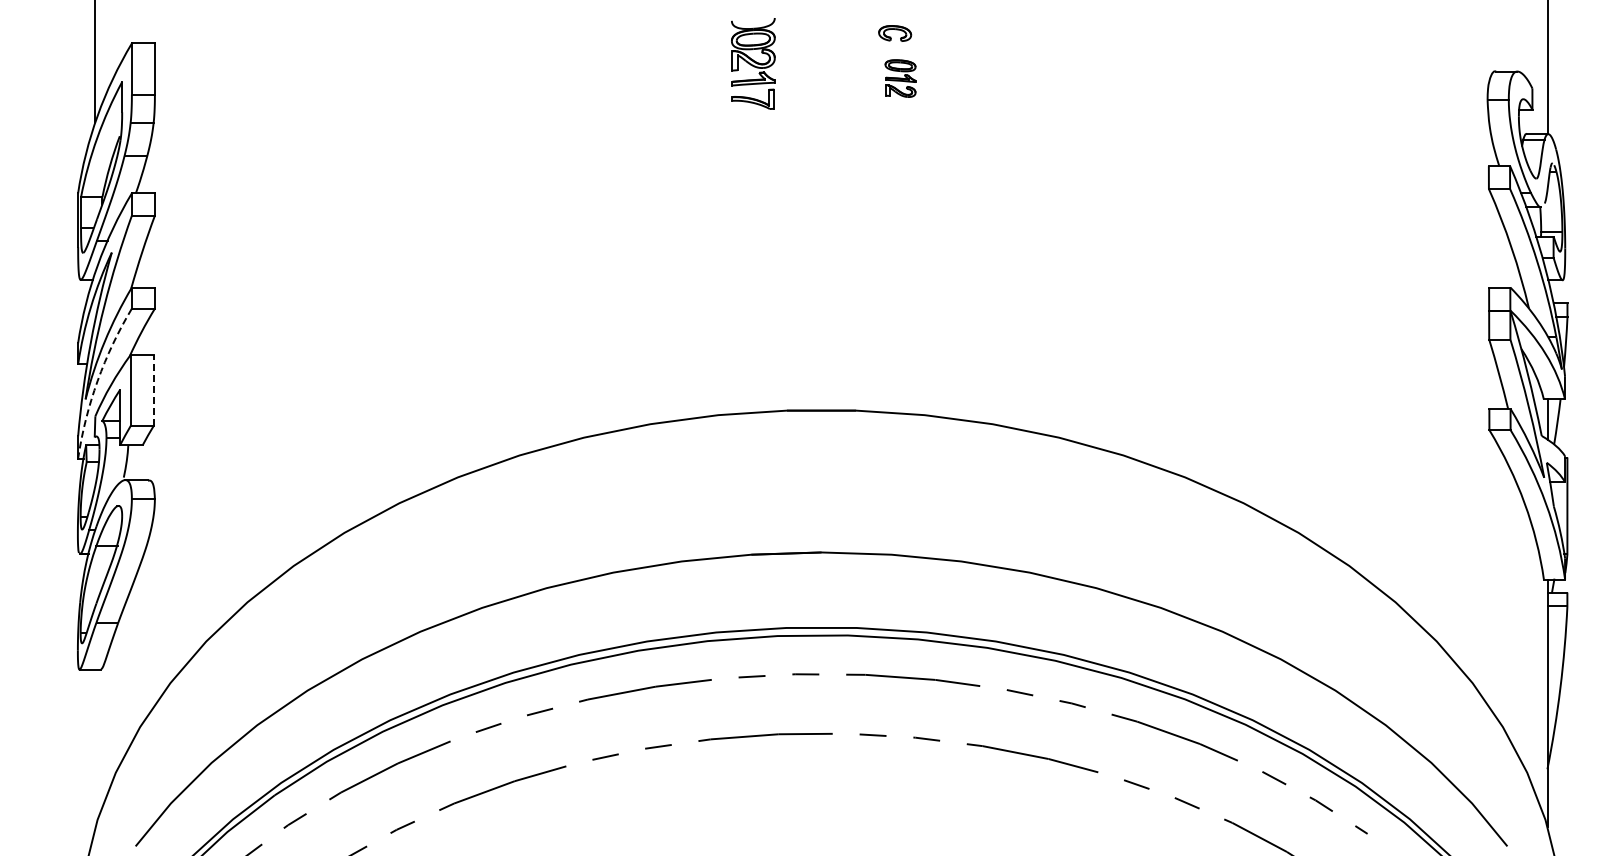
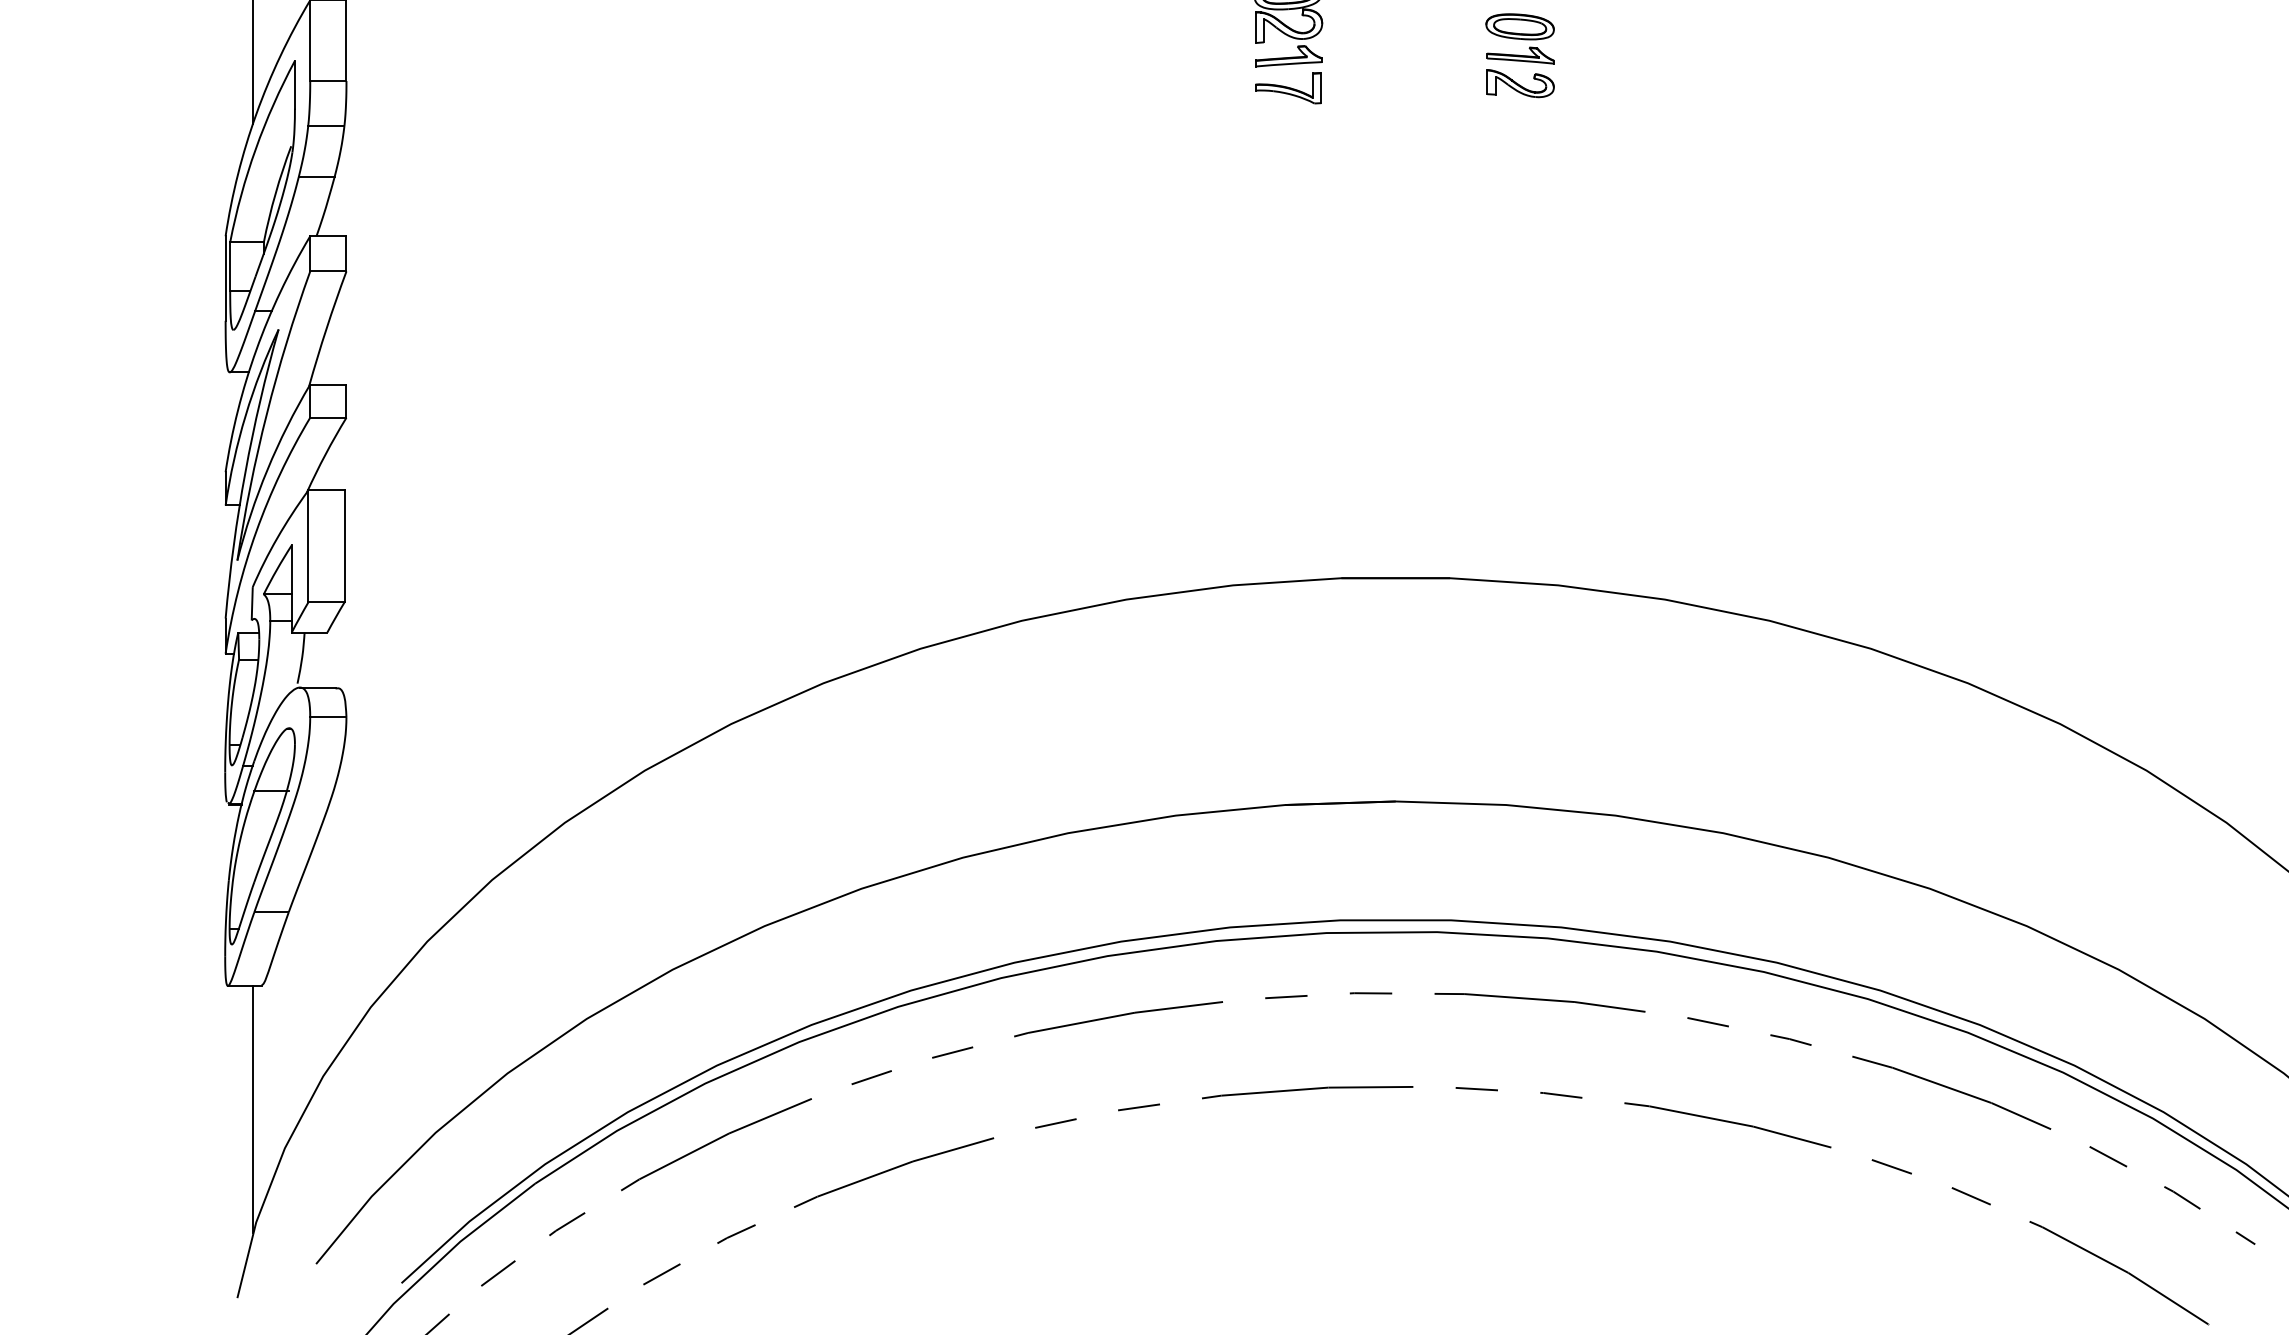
part: (900, 78) -> (1520, 55), size x1.43
arc: (97, 381) -> (256, 532), dashed -> solid
line: (153, 390) -> (344, 546), dashed -> solid
line: (95, 747) -> (252, 1108), added

